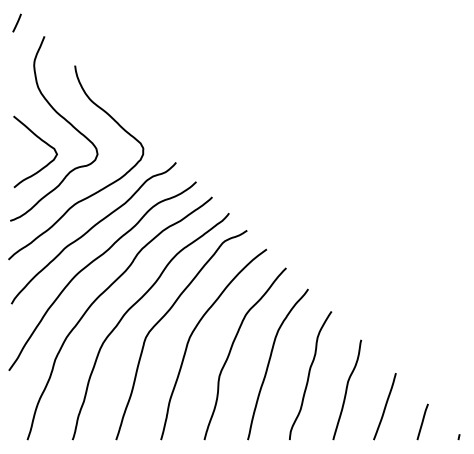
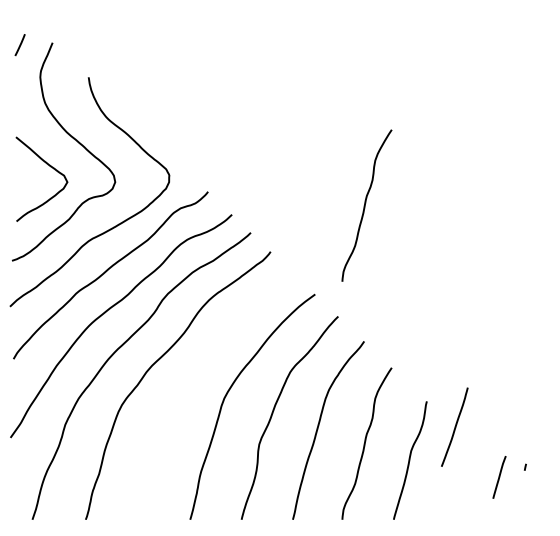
line: (16, 23) -> (19, 45), moved
curve: (309, 174) -> (365, 205), added
curve: (161, 320) -> (190, 378), removed
line: (384, 405) -> (454, 426), moved
line: (422, 422) -> (499, 477), moved
line: (459, 436) -> (525, 466), moved

